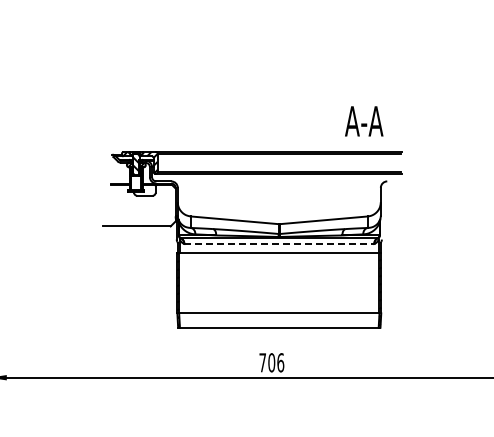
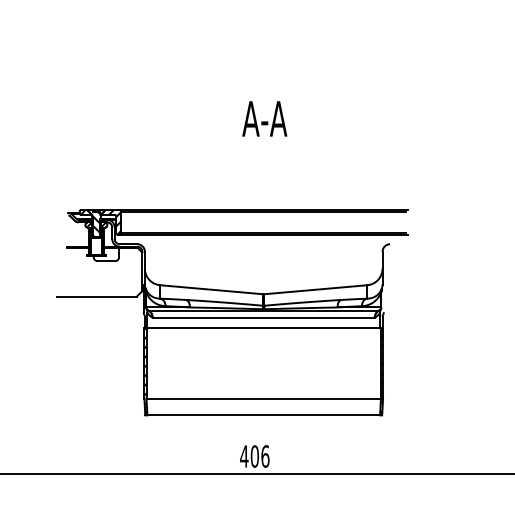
text: (364, 121) -> (265, 119), moved
line: (279, 244) -> (263, 318), dashed -> solid
text: (262, 362) -> (244, 456), 706 -> 406

